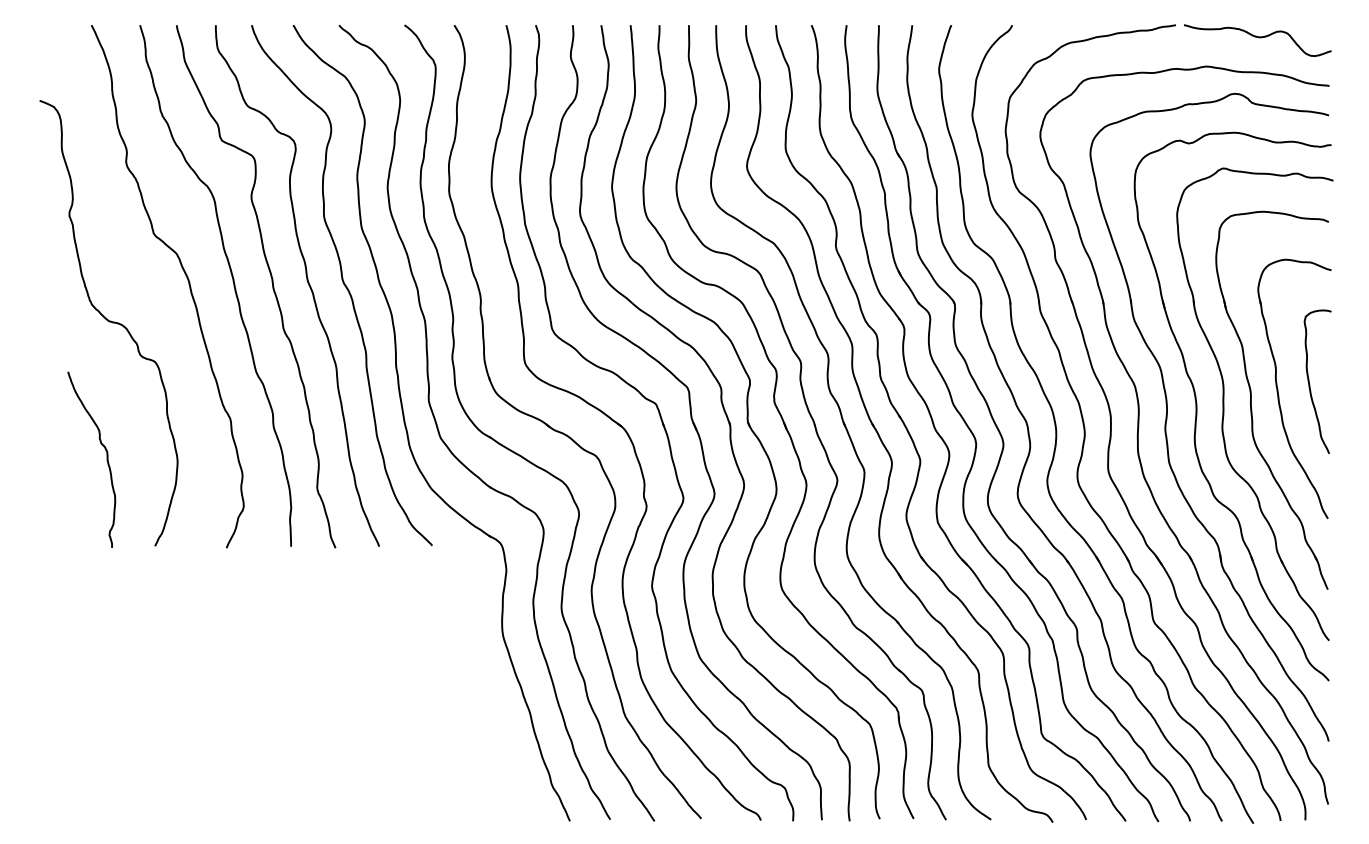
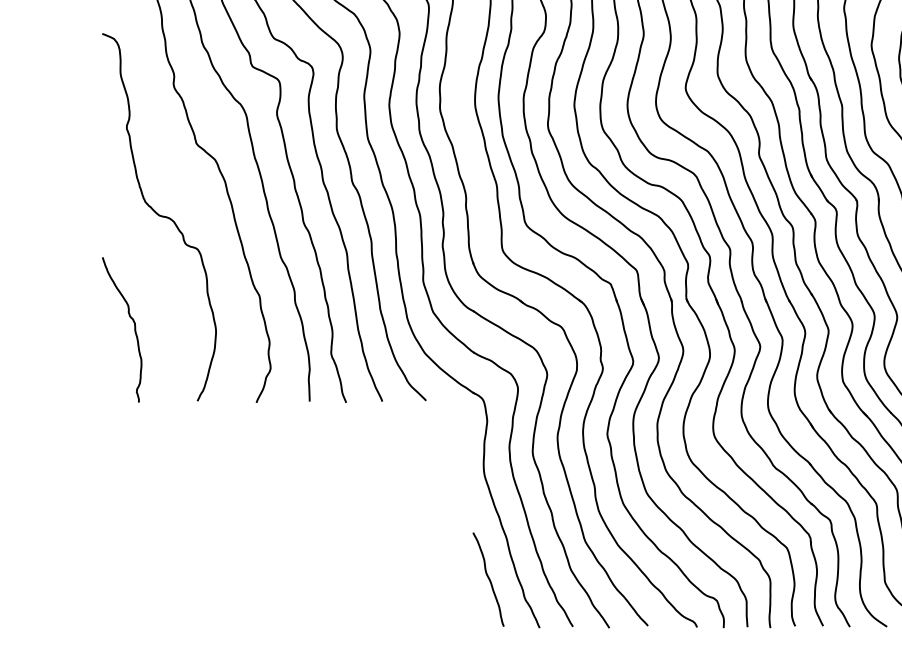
curve: (106, 459) -> (134, 329), moved
curve: (507, 761) -> (488, 578), added

